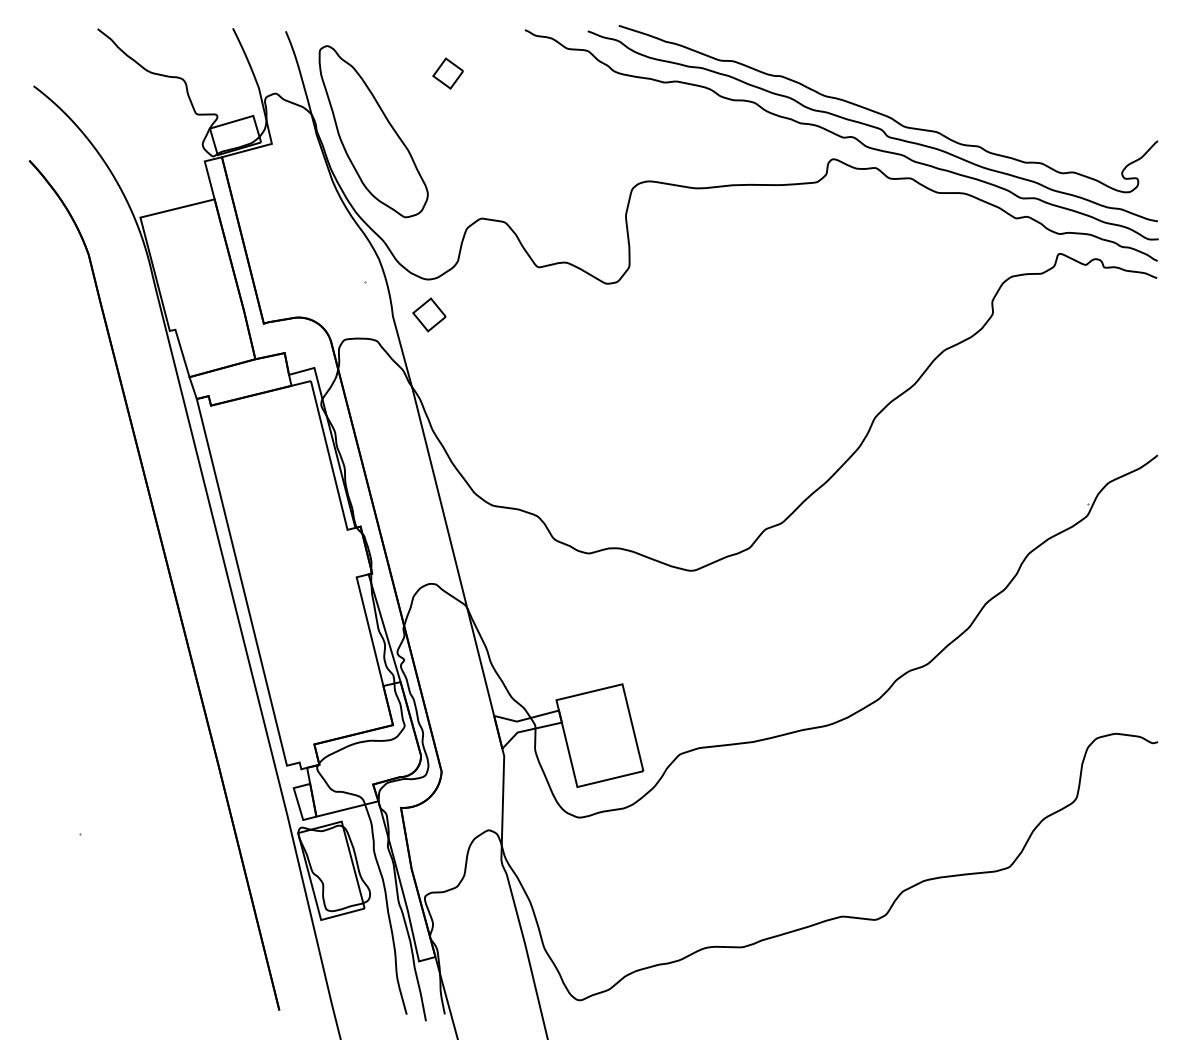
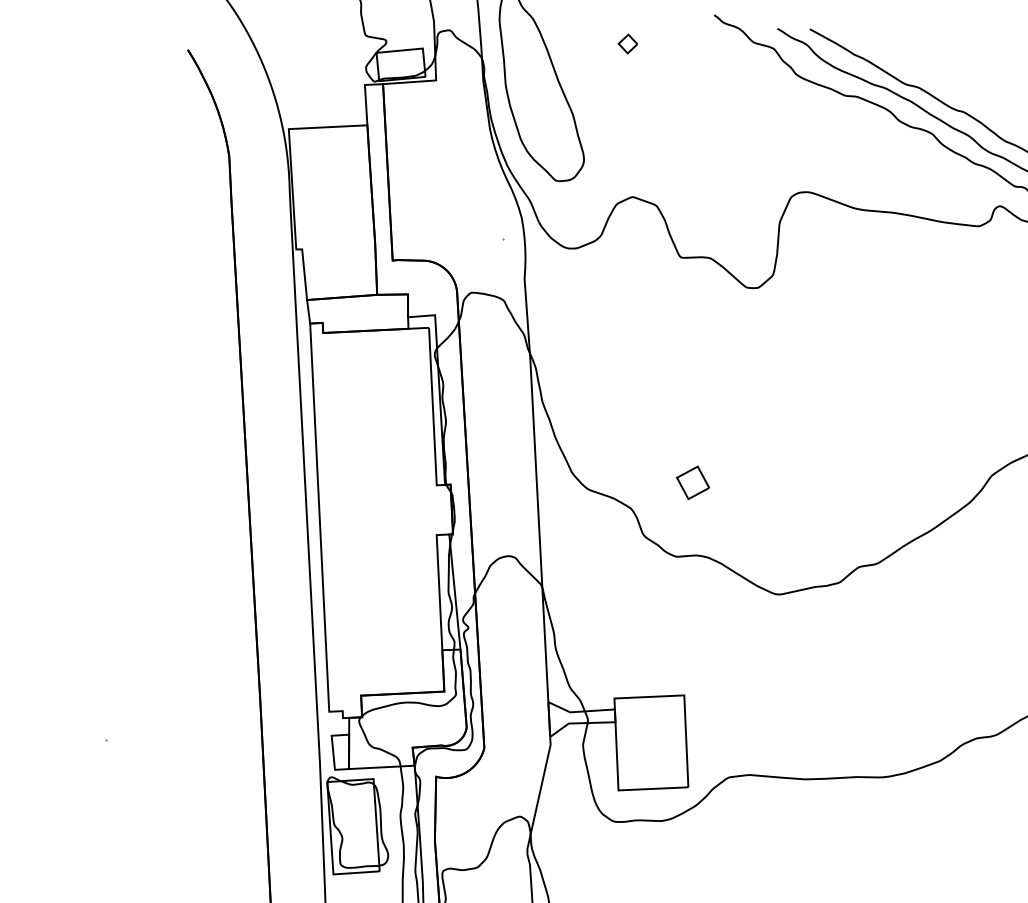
part: (447, 73) -> (627, 43), size x0.6
part: (429, 314) -> (693, 482), moved

